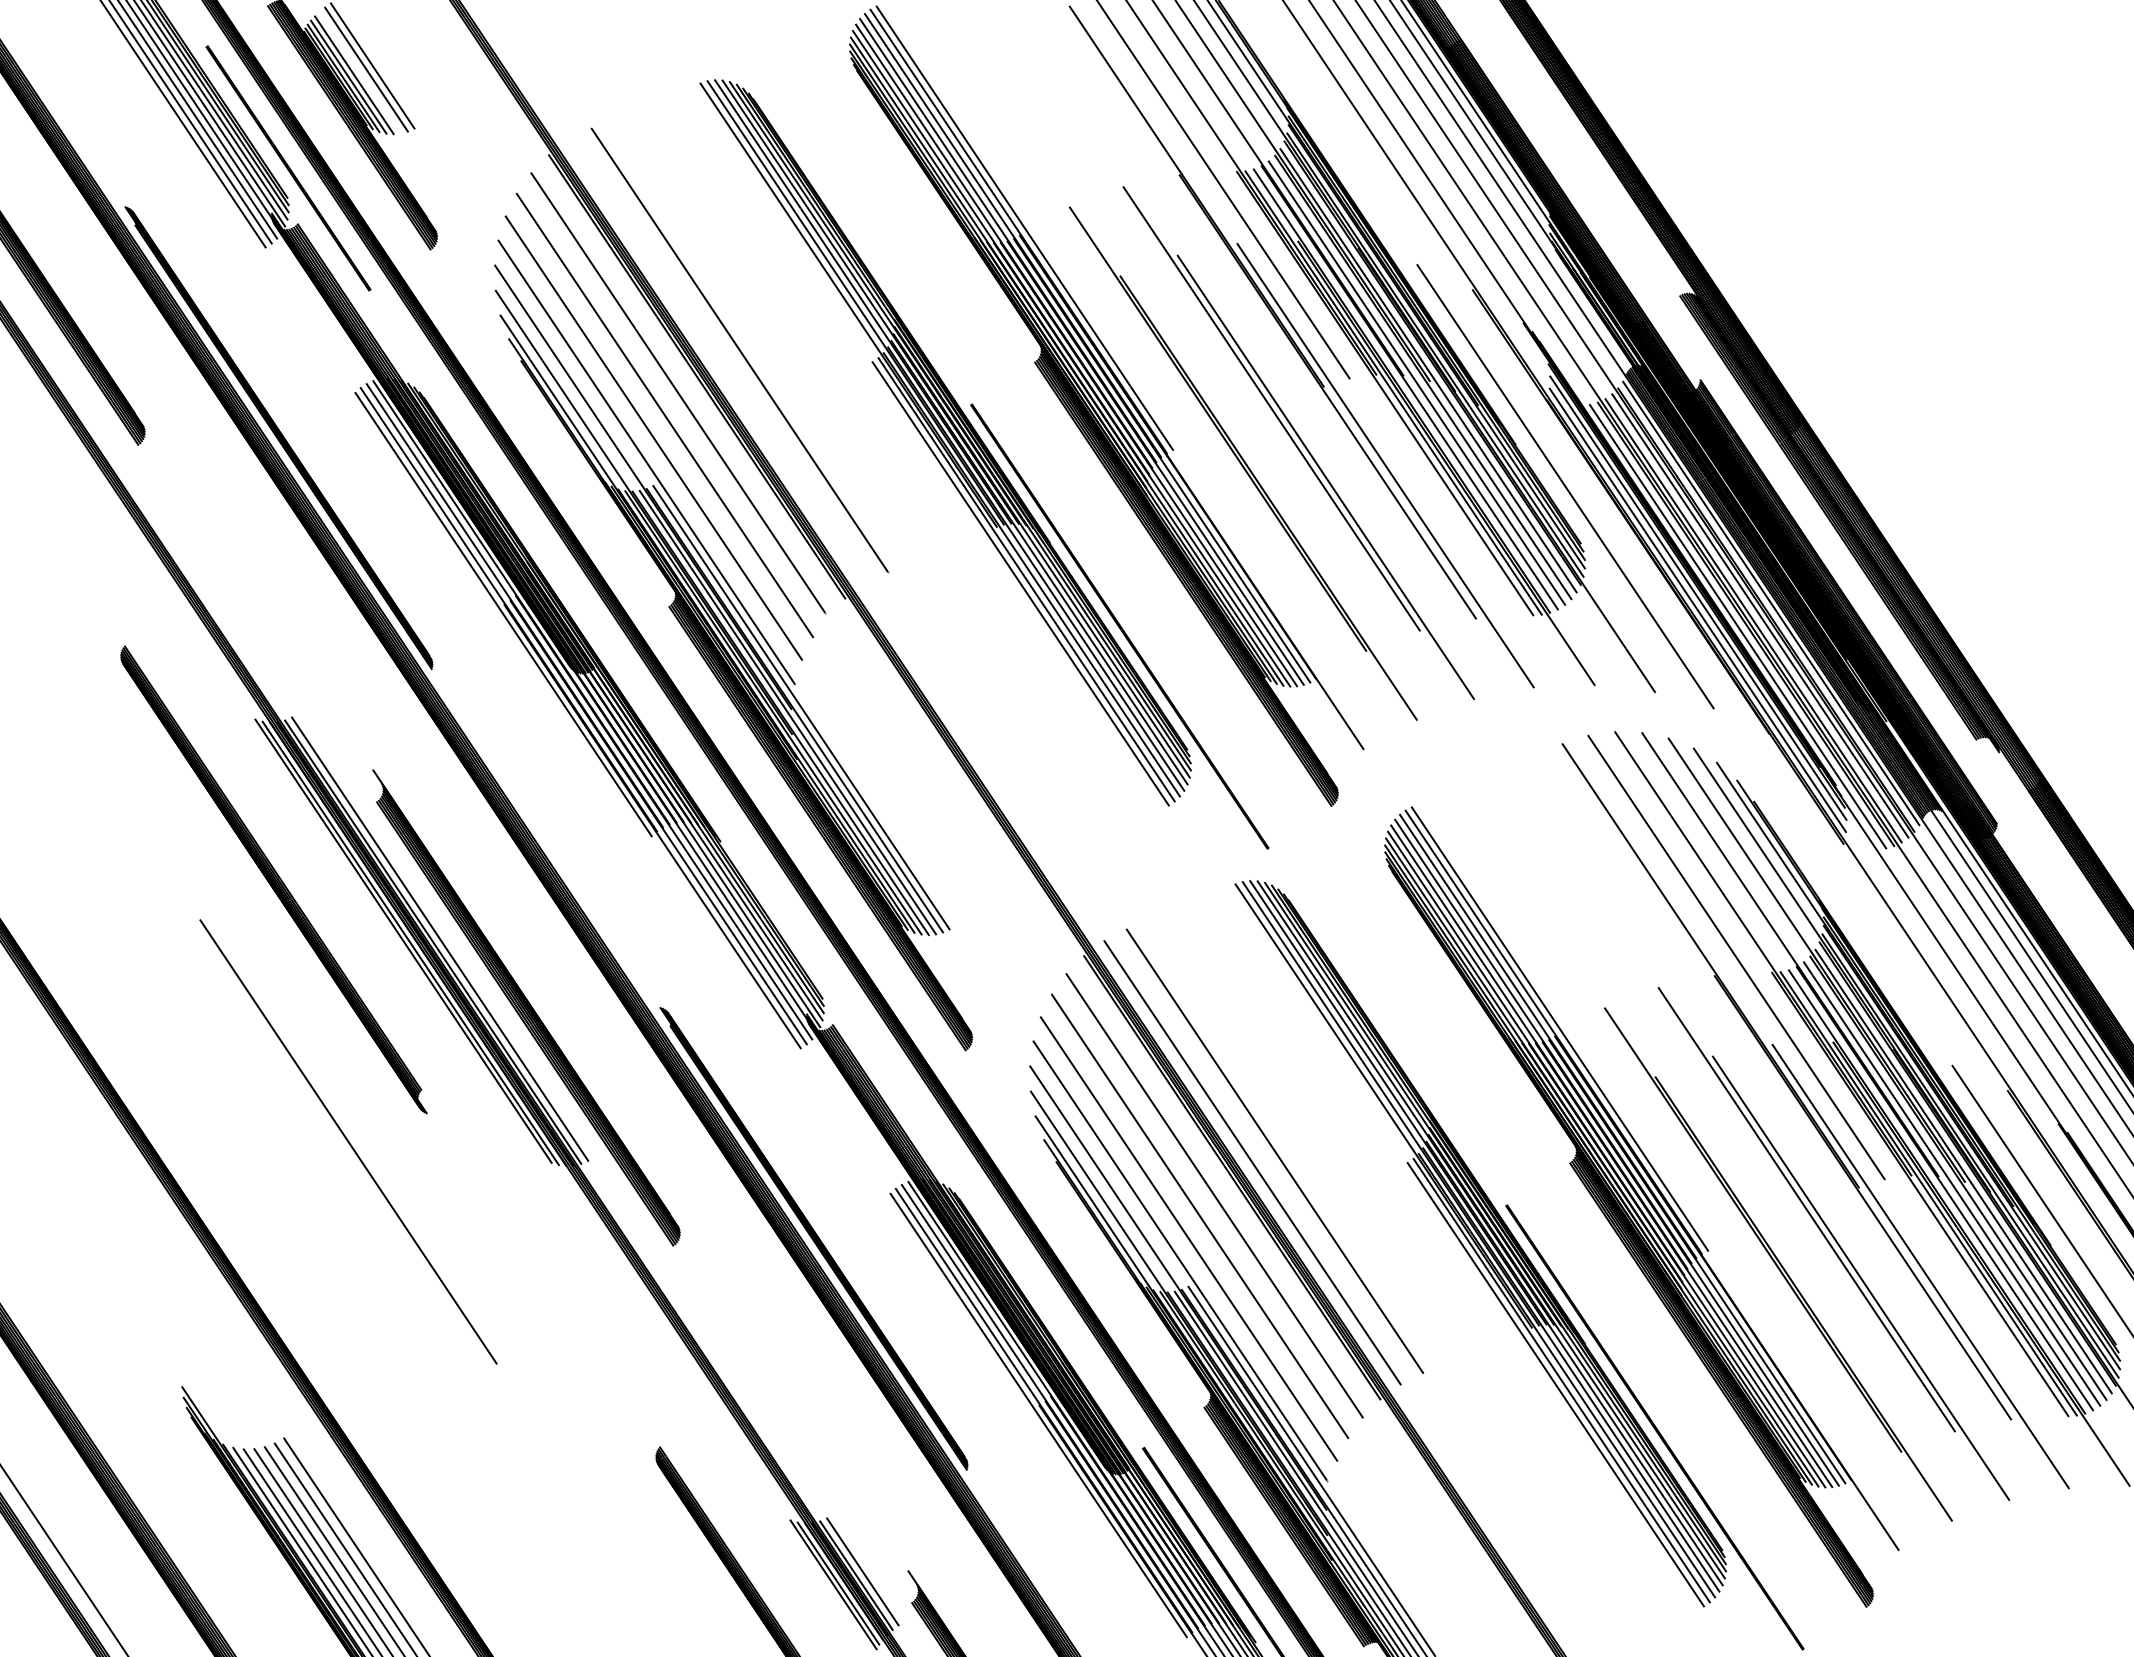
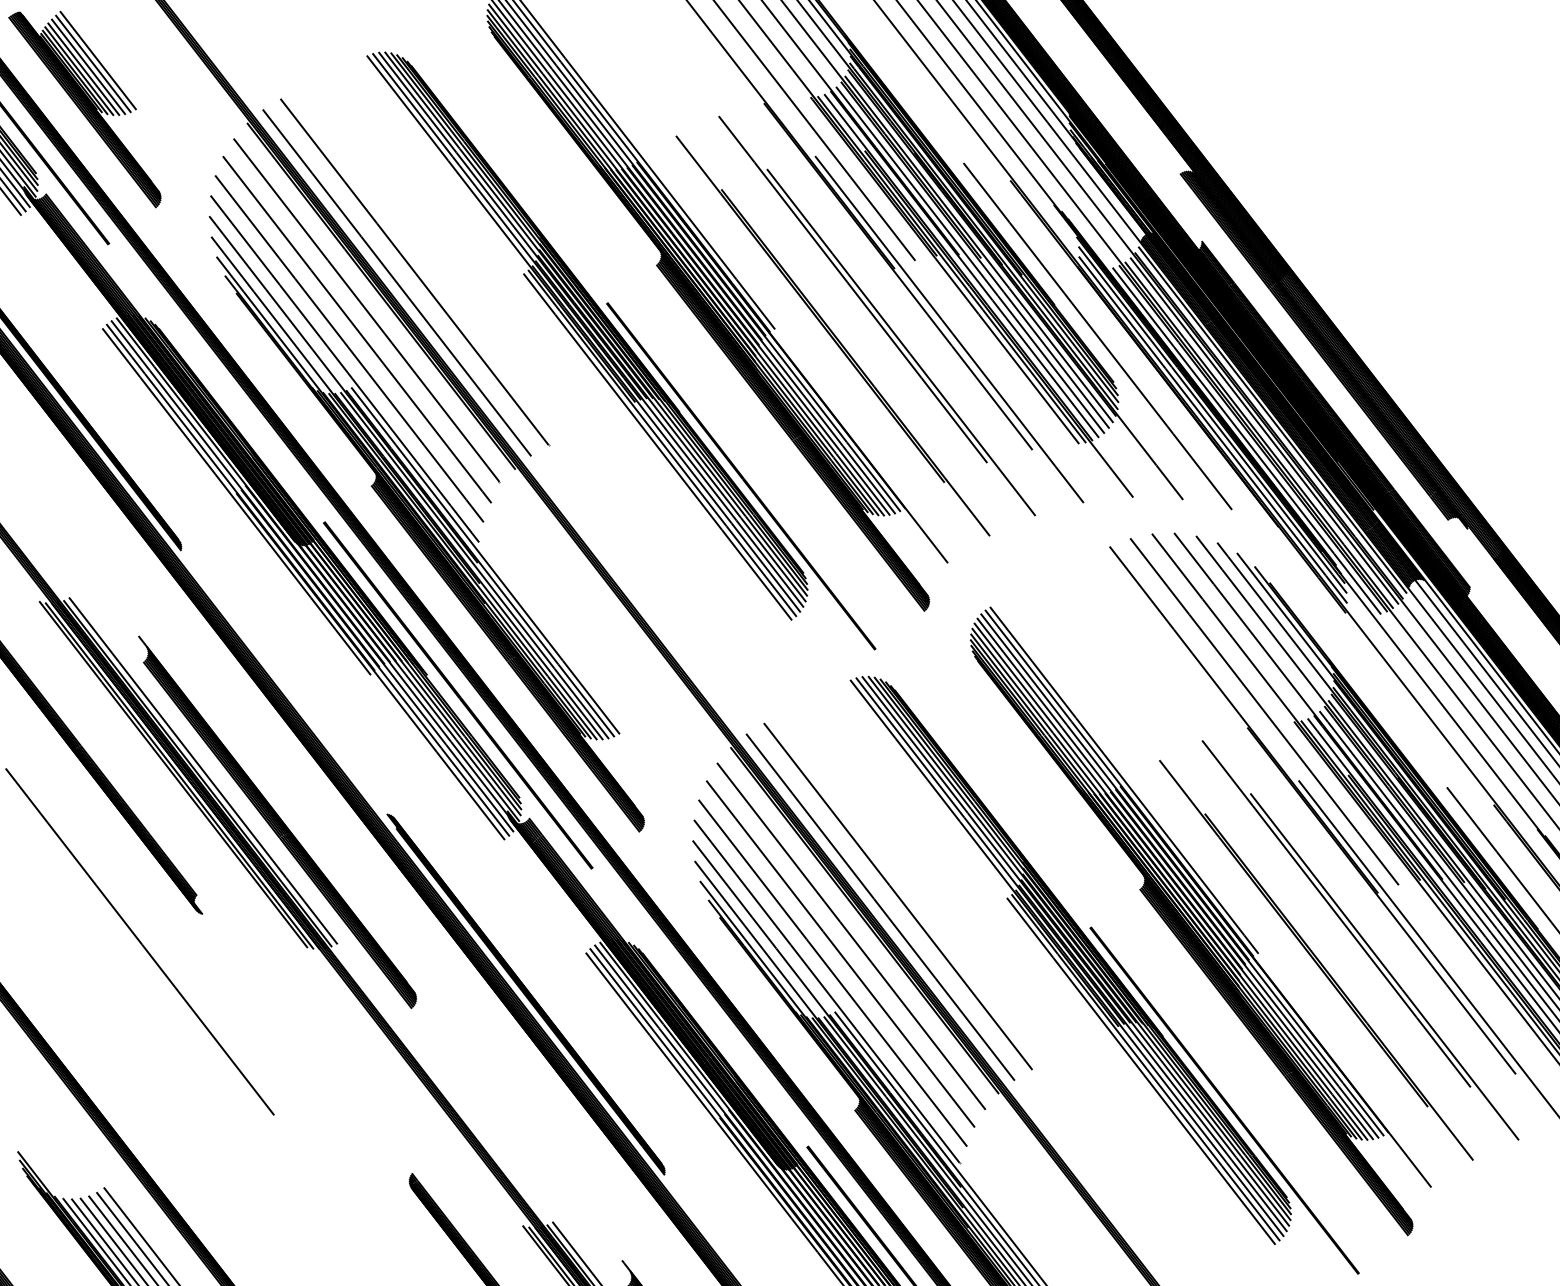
line: (360, 72) -> (88, 66), added
line: (717, 361) -> (397, 282), added
line: (756, 869) -> (458, 695), added

